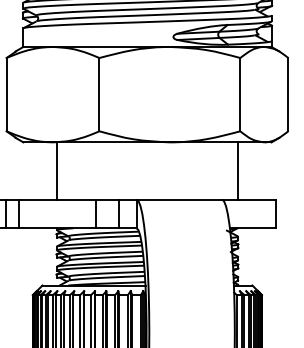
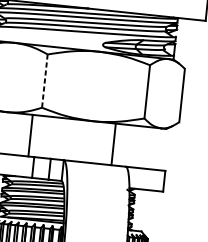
line: (99, 94) -> (44, 80), solid -> dashed
line: (56, 170) -> (30, 135), moved
line: (238, 170) -> (113, 144), moved

